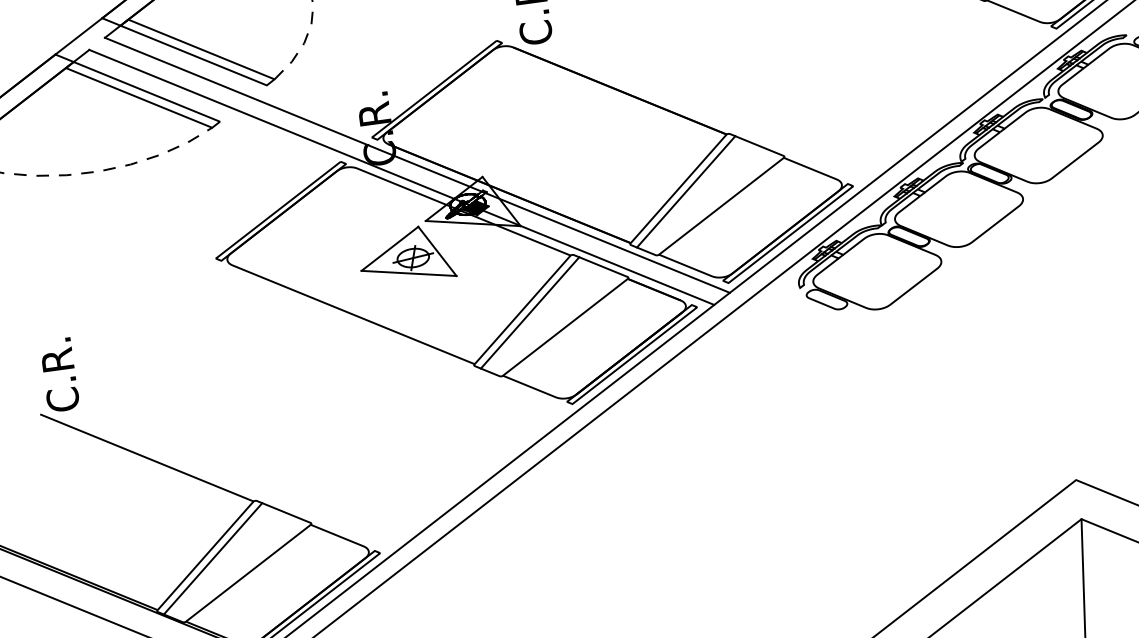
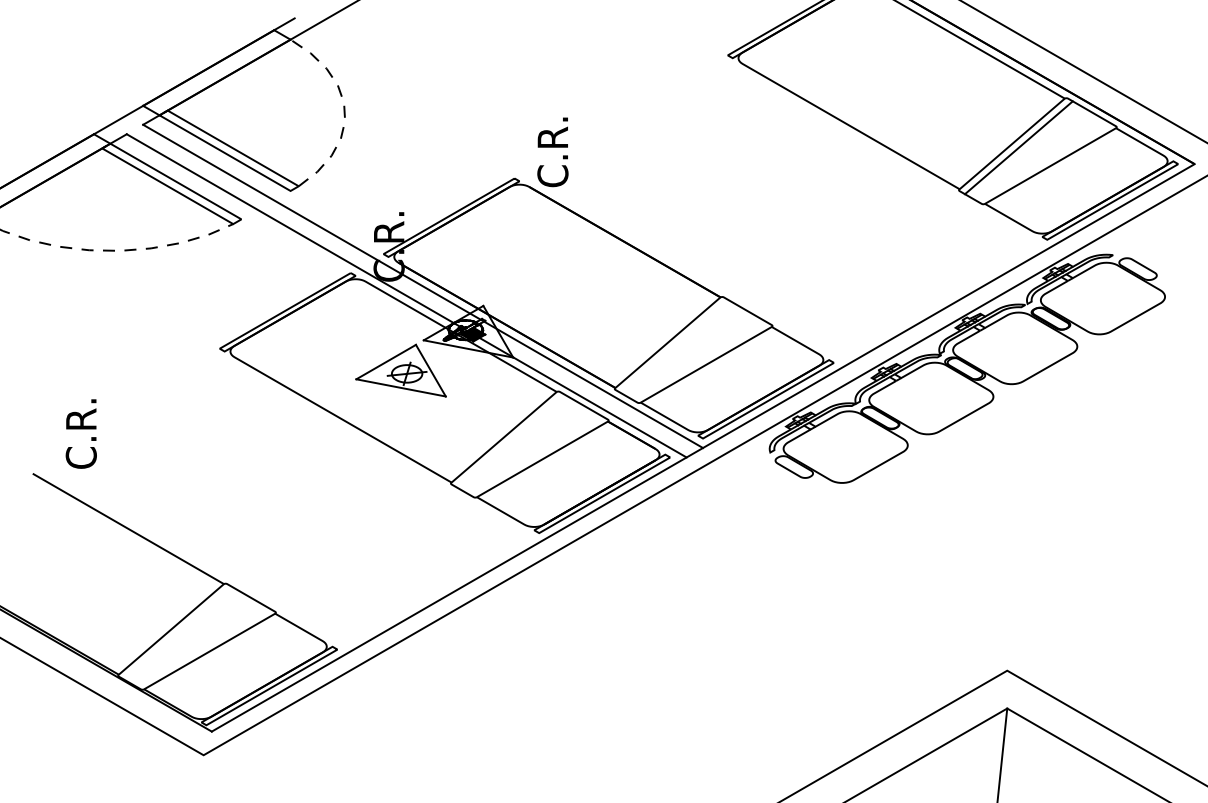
line: (685, 191) -> (674, 346), removed
line: (529, 312) -> (510, 440), removed
text: (58, 374) -> (80, 433), moved
line: (212, 558) -> (177, 632), removed

